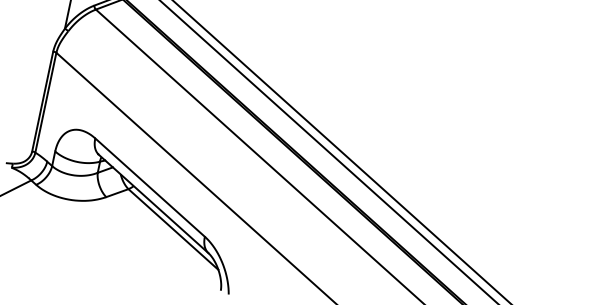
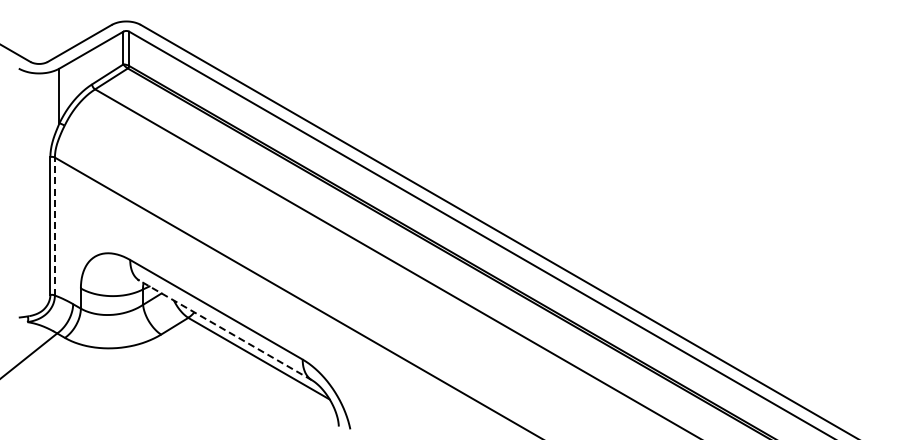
line: (45, 102) -> (54, 226), solid -> dashed
line: (153, 203) -> (225, 330), solid -> dashed

